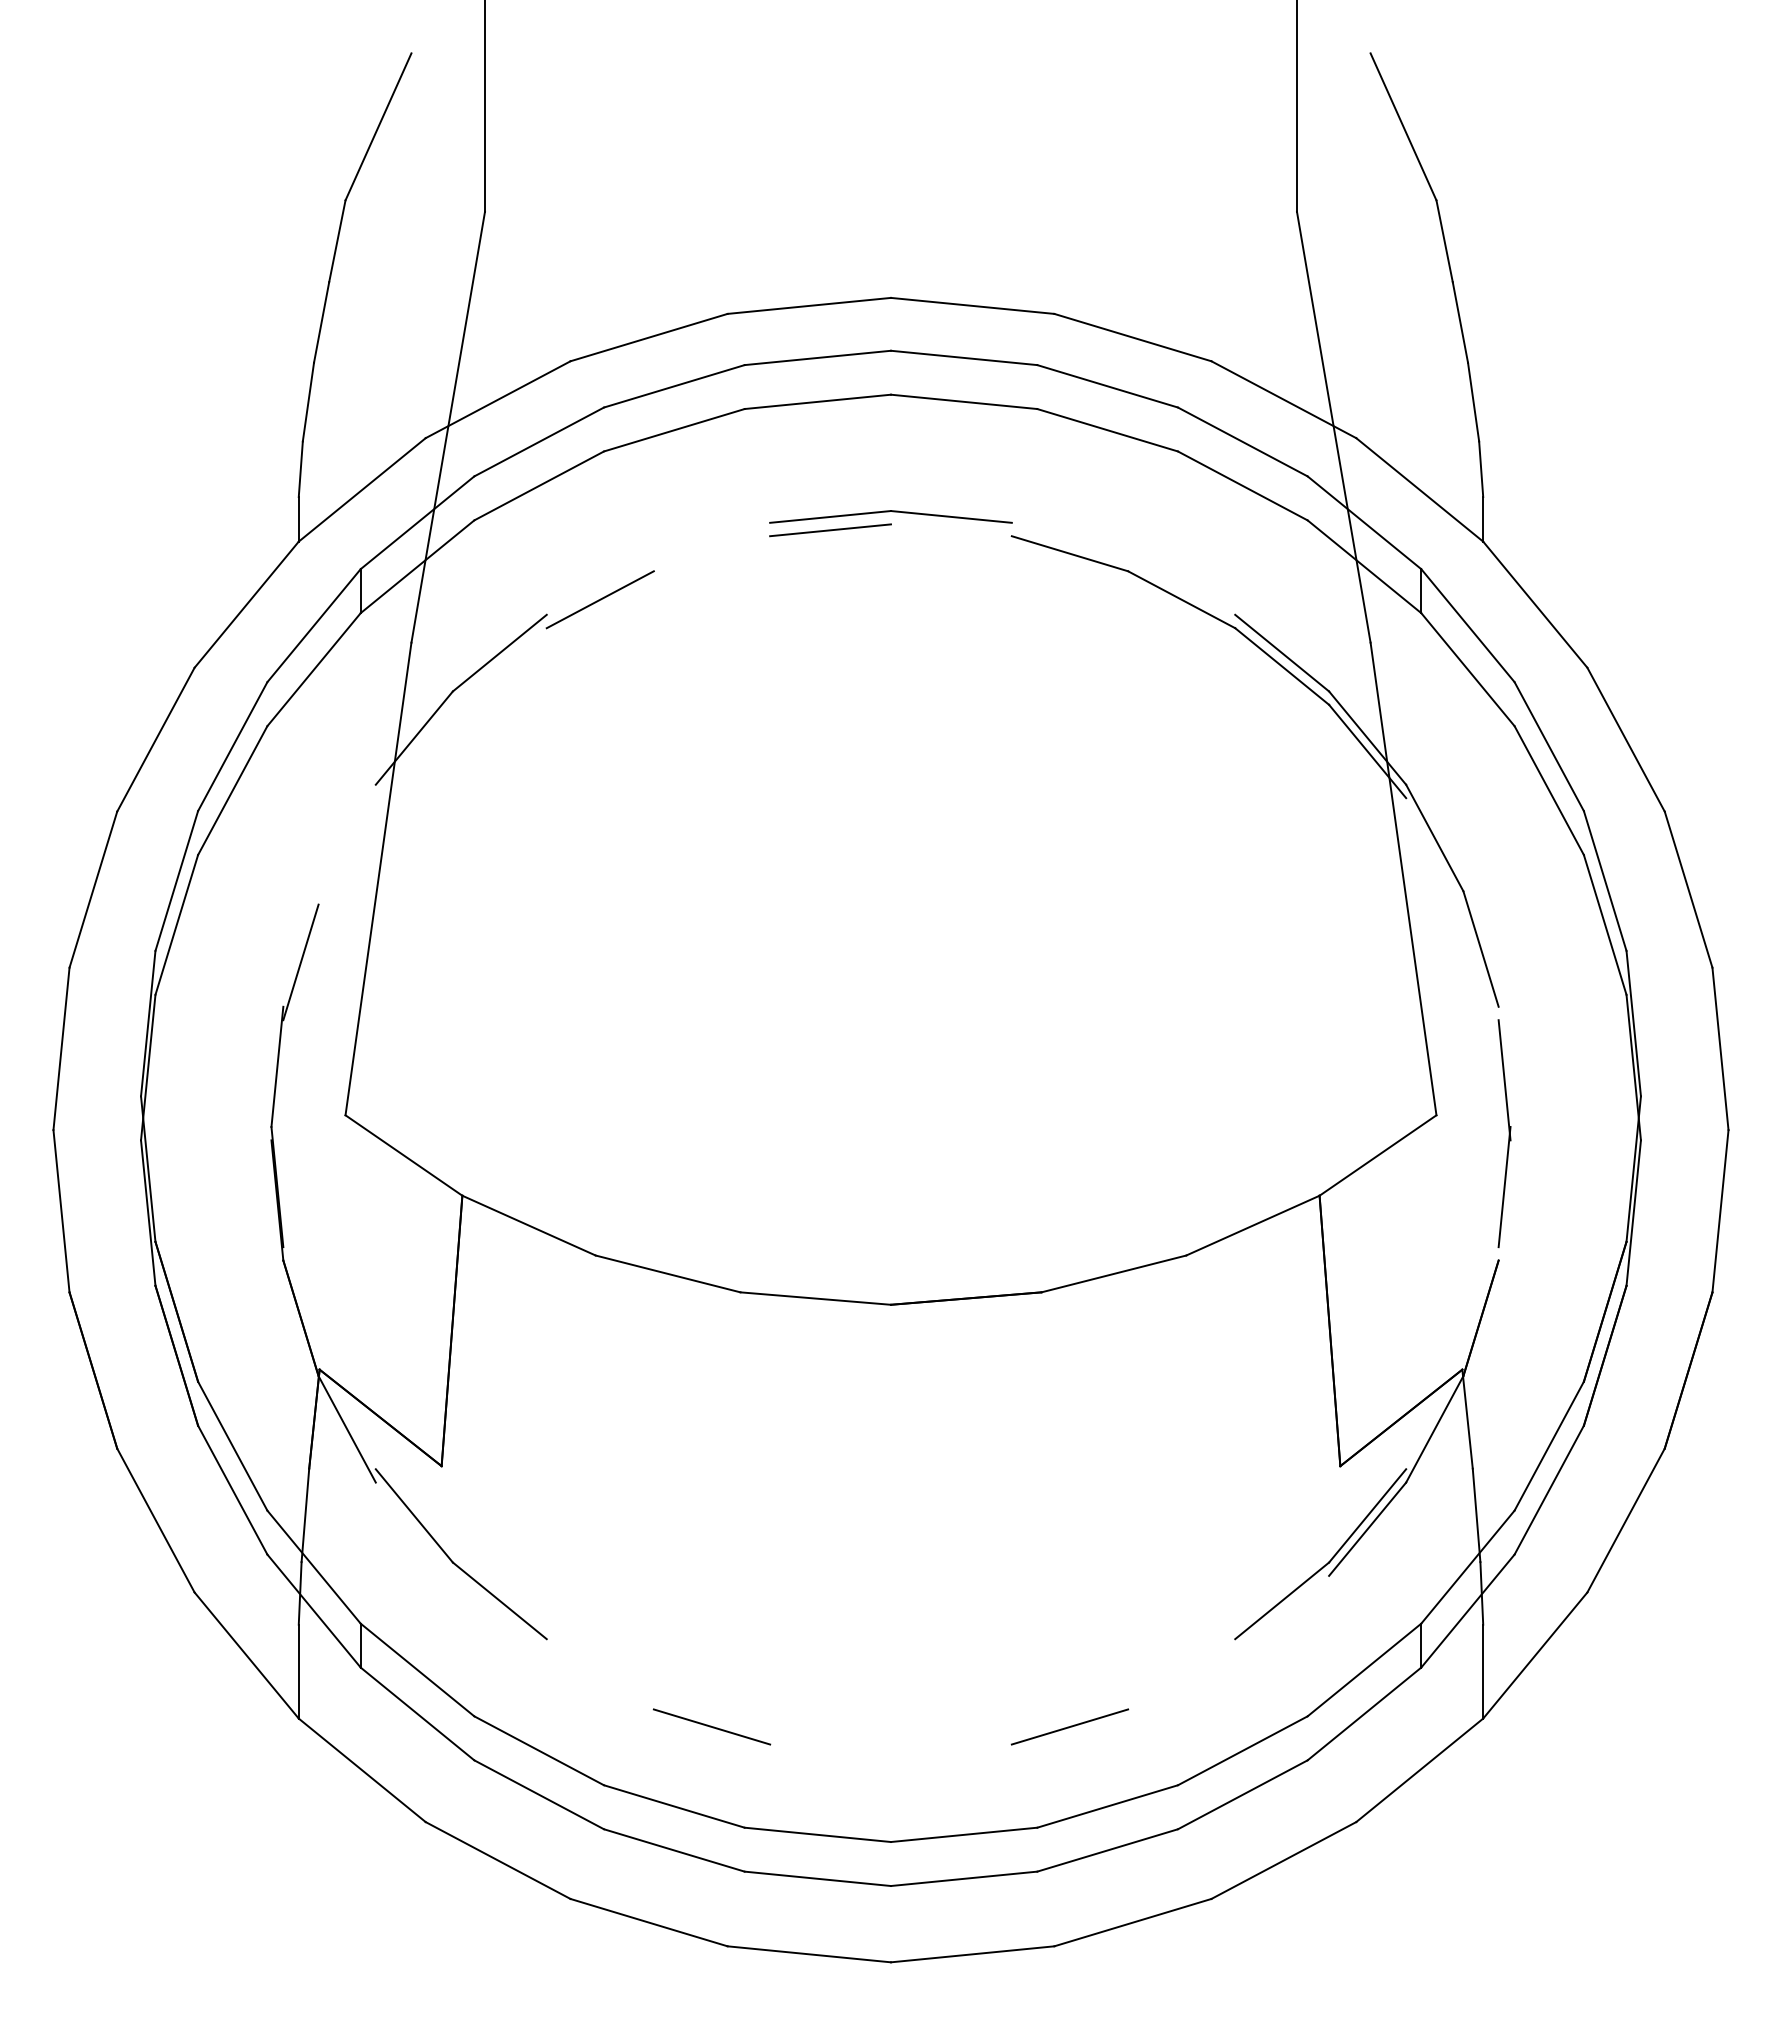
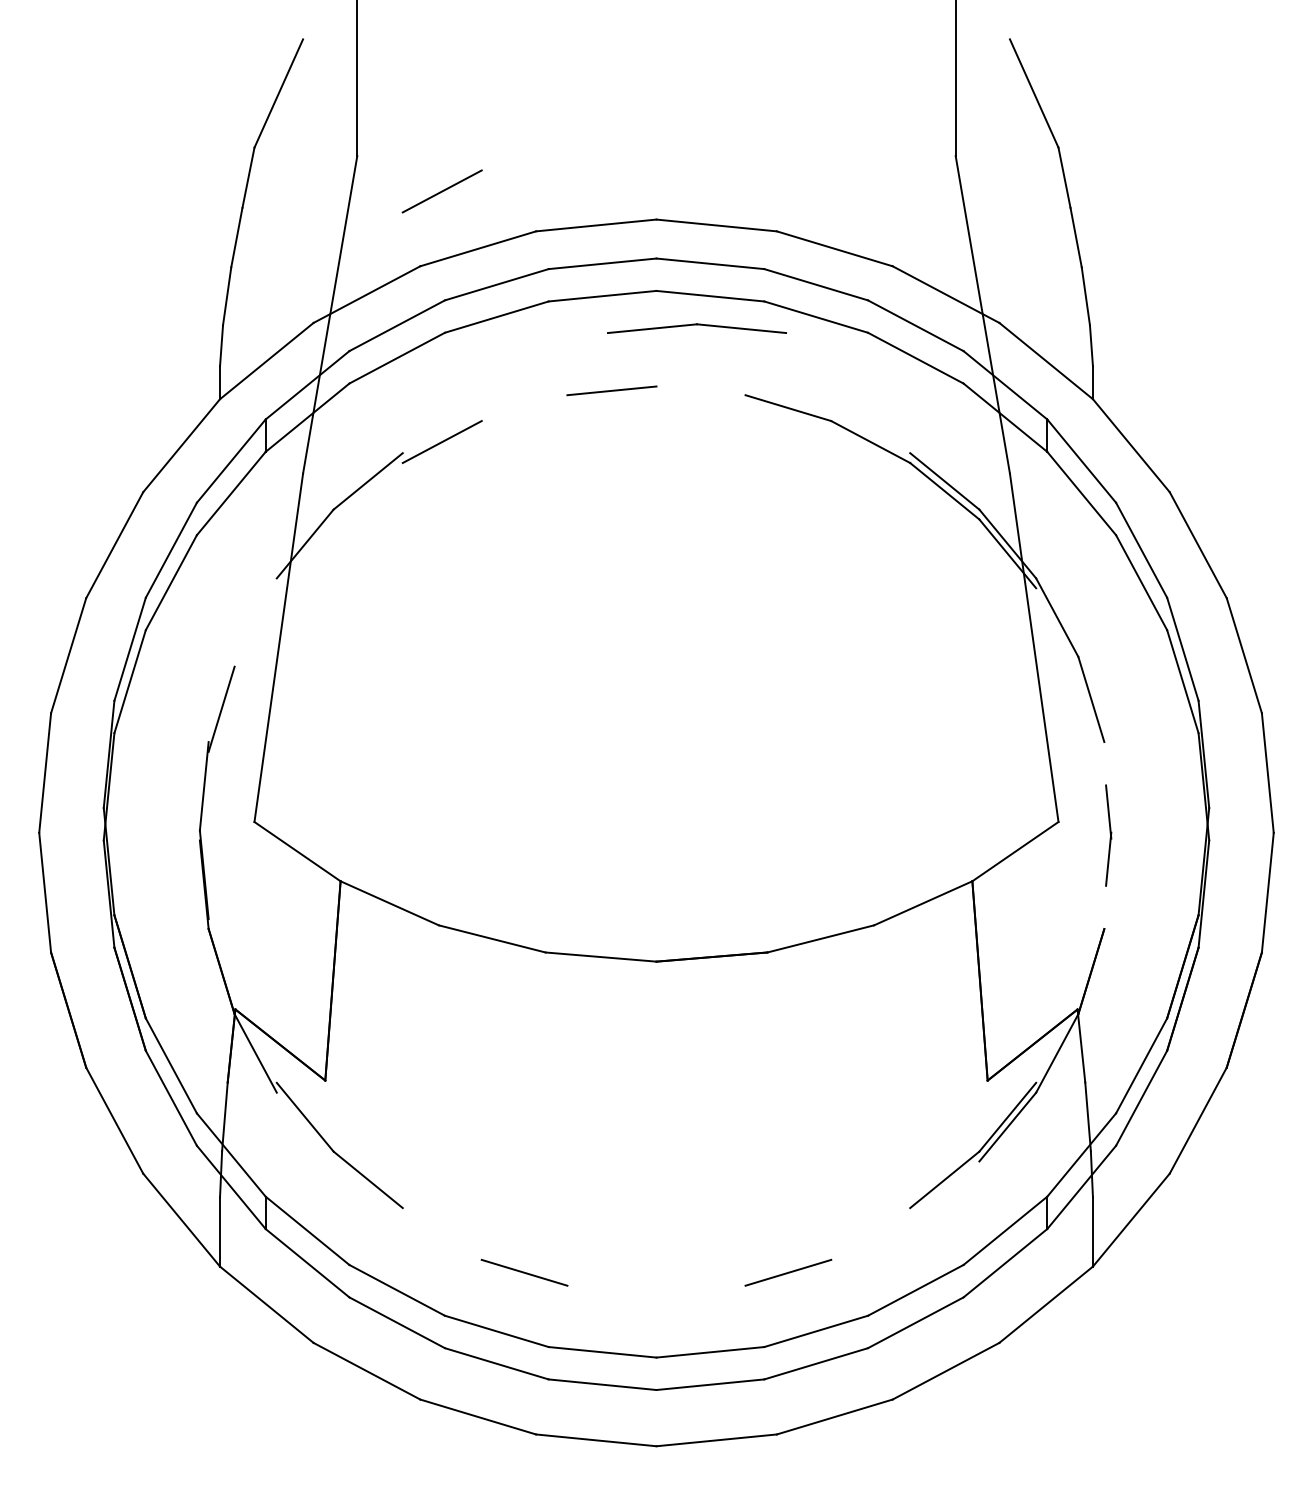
line: (599, 259) -> (441, 191), added
part: (890, 516) -> (696, 328), moved
part: (1504, 1133) -> (1108, 835), size x0.6

